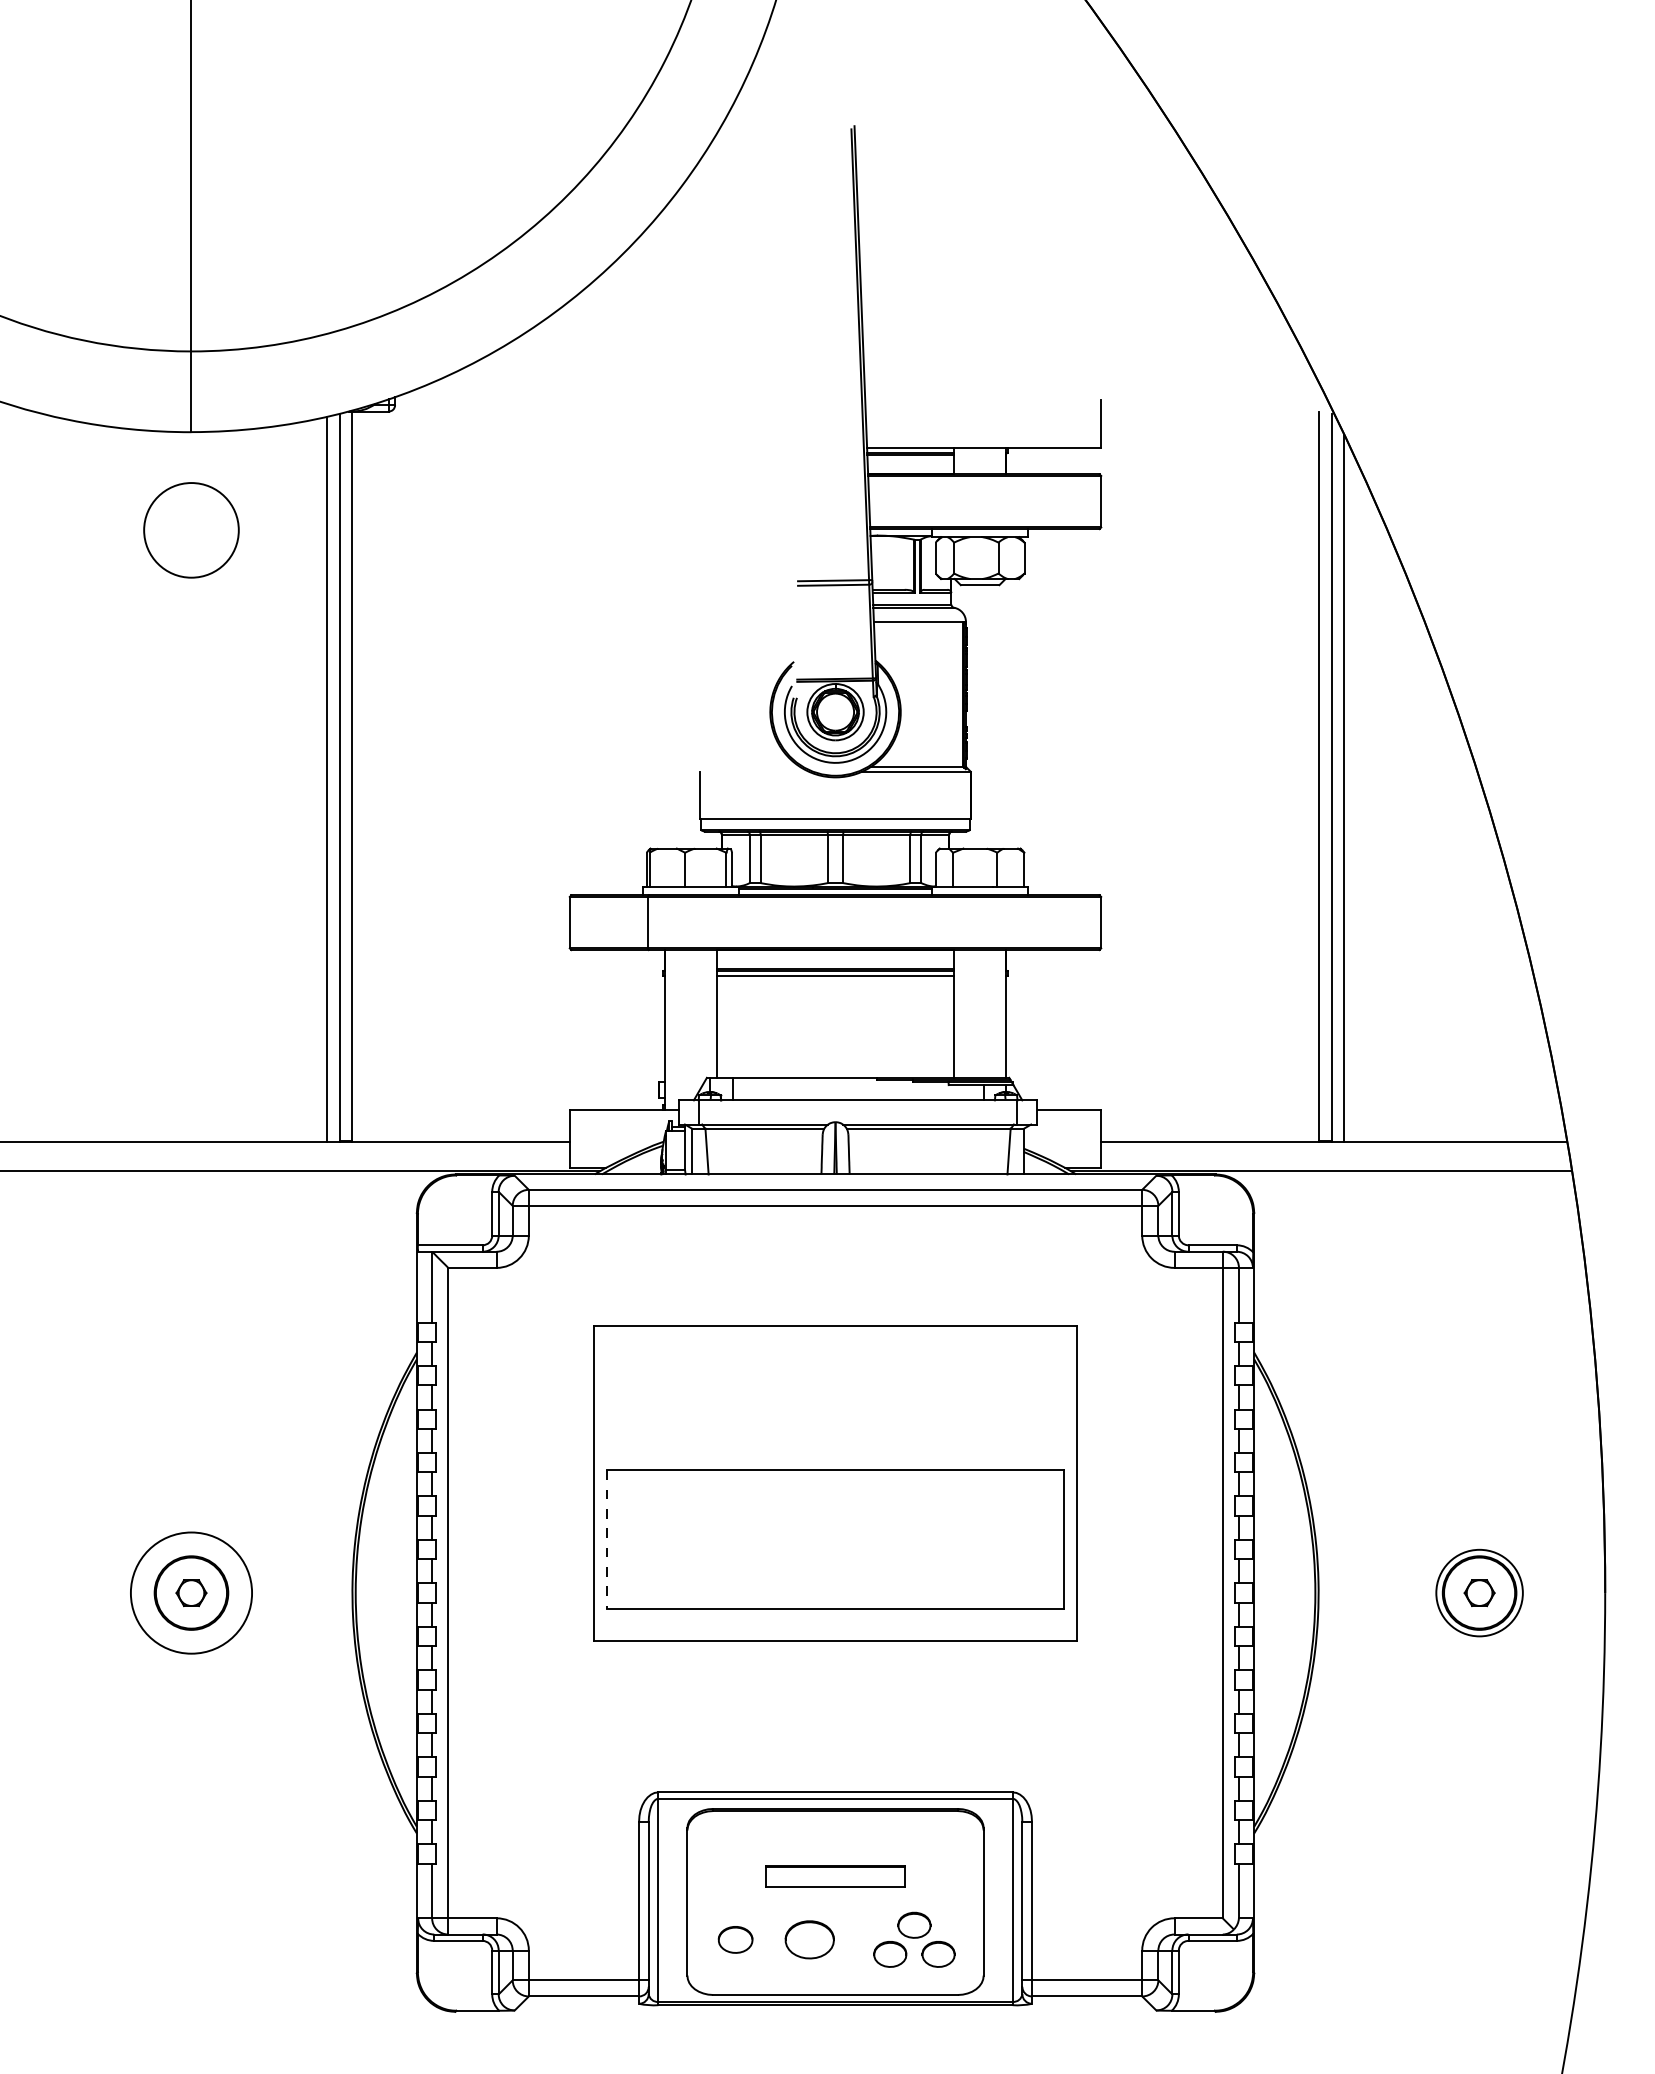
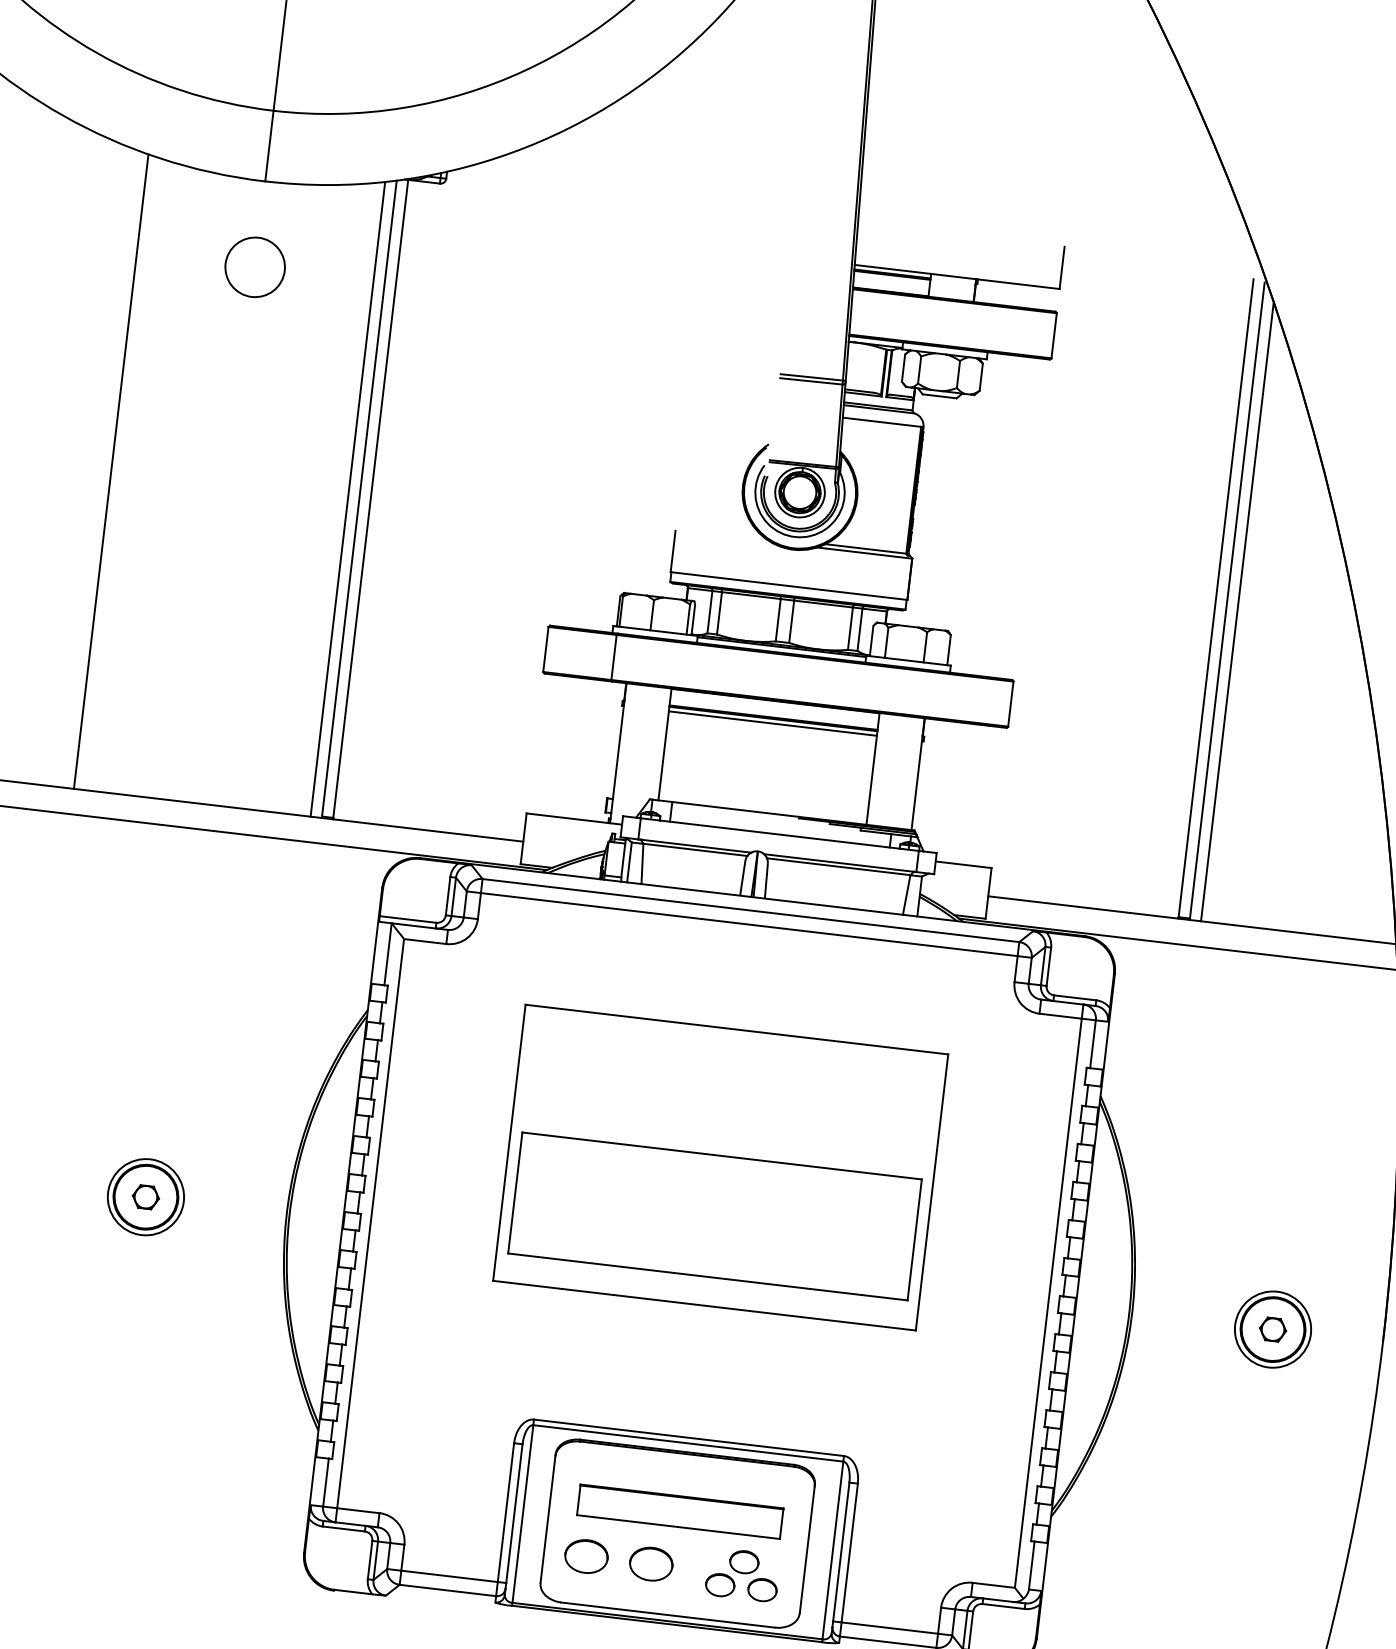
circle: (191, 530) -> (255, 267), size x0.71
line: (56, 779) -> (111, 471), added
line: (607, 1539) -> (515, 1193), dashed -> solid
circle: (191, 1592) -> (146, 1196), size x0.71
part: (835, 1876) -> (680, 1511), size x1.67
part: (735, 1939) -> (586, 1556), size x1.43

